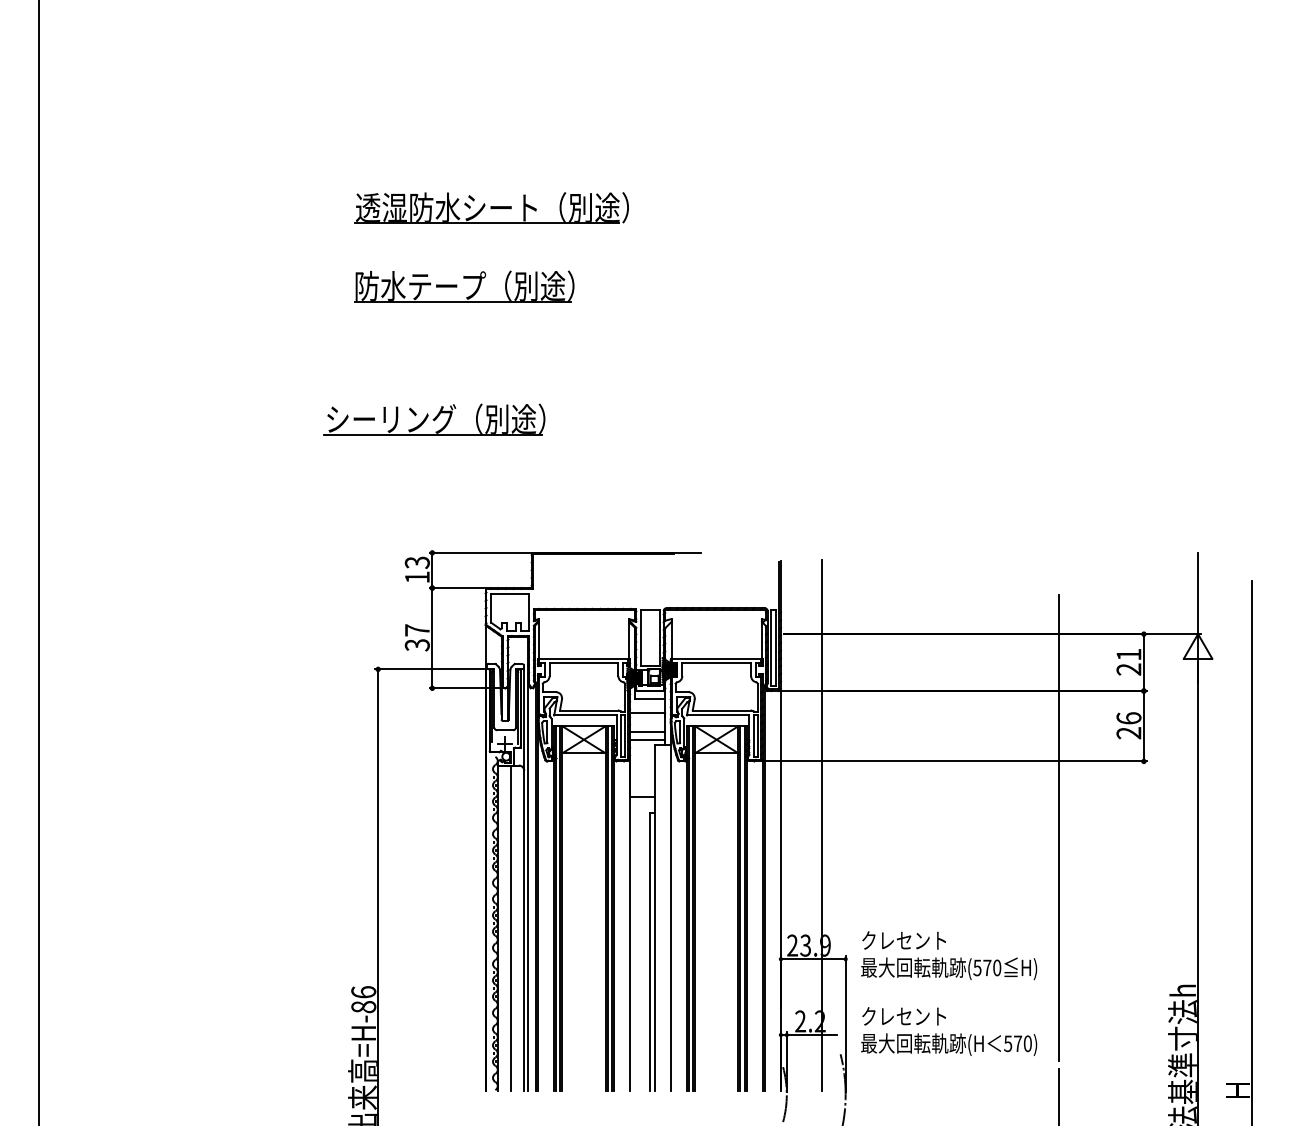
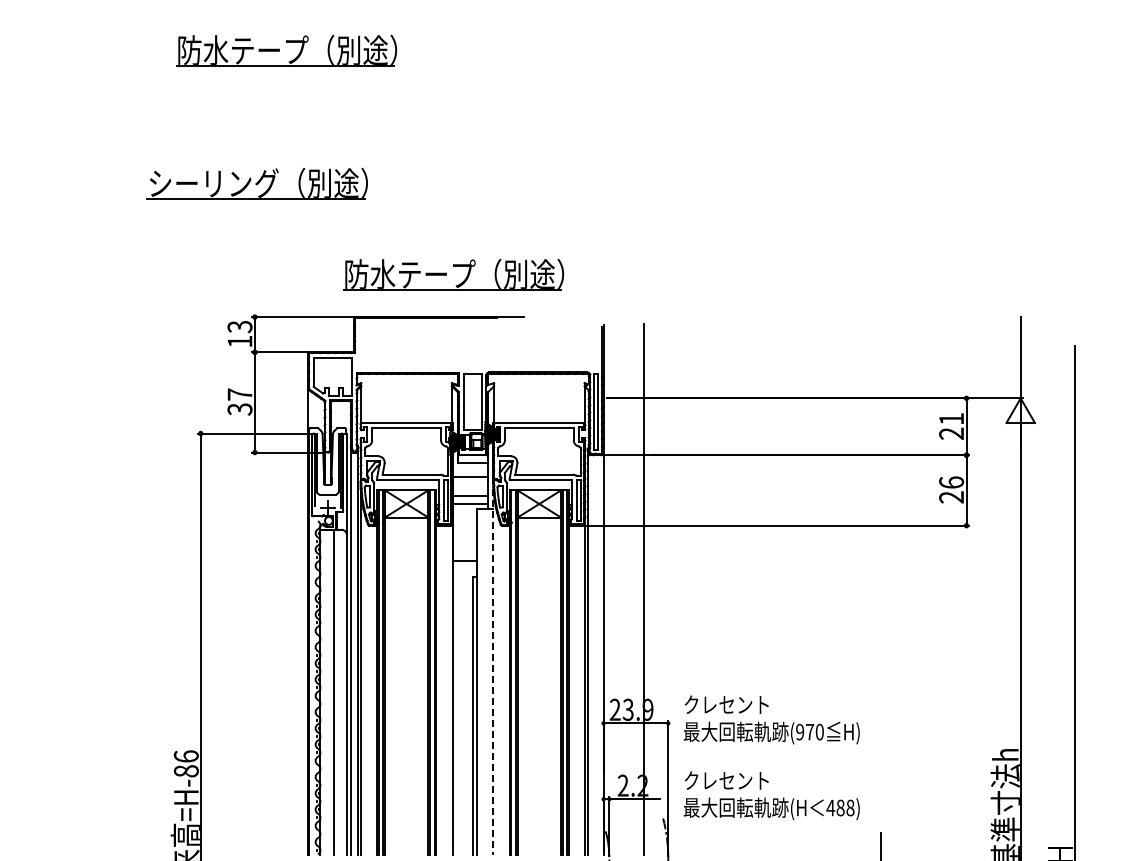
part: (624, 510) -> (447, 274), added
line: (1058, 827) -> (881, 591), removed
line: (670, 902) -> (493, 666), solid -> dashed
text: (977, 967) -> (800, 731), (570 -> (970
text: (1017, 1043) -> (840, 807), 570) -> 488)

